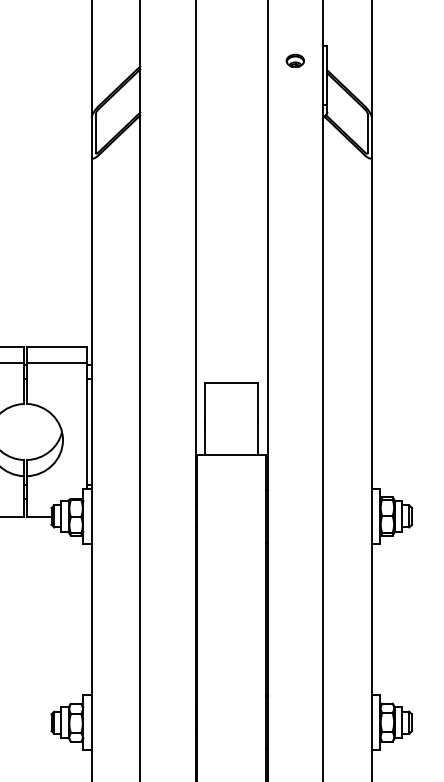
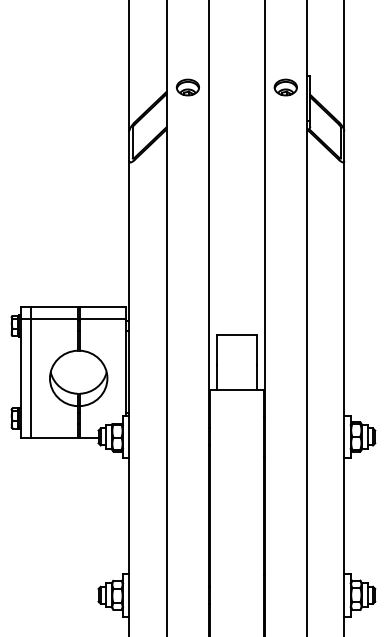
part: (167, 60) -> (187, 87), added
part: (295, 60) -> (285, 87), size x1.67

